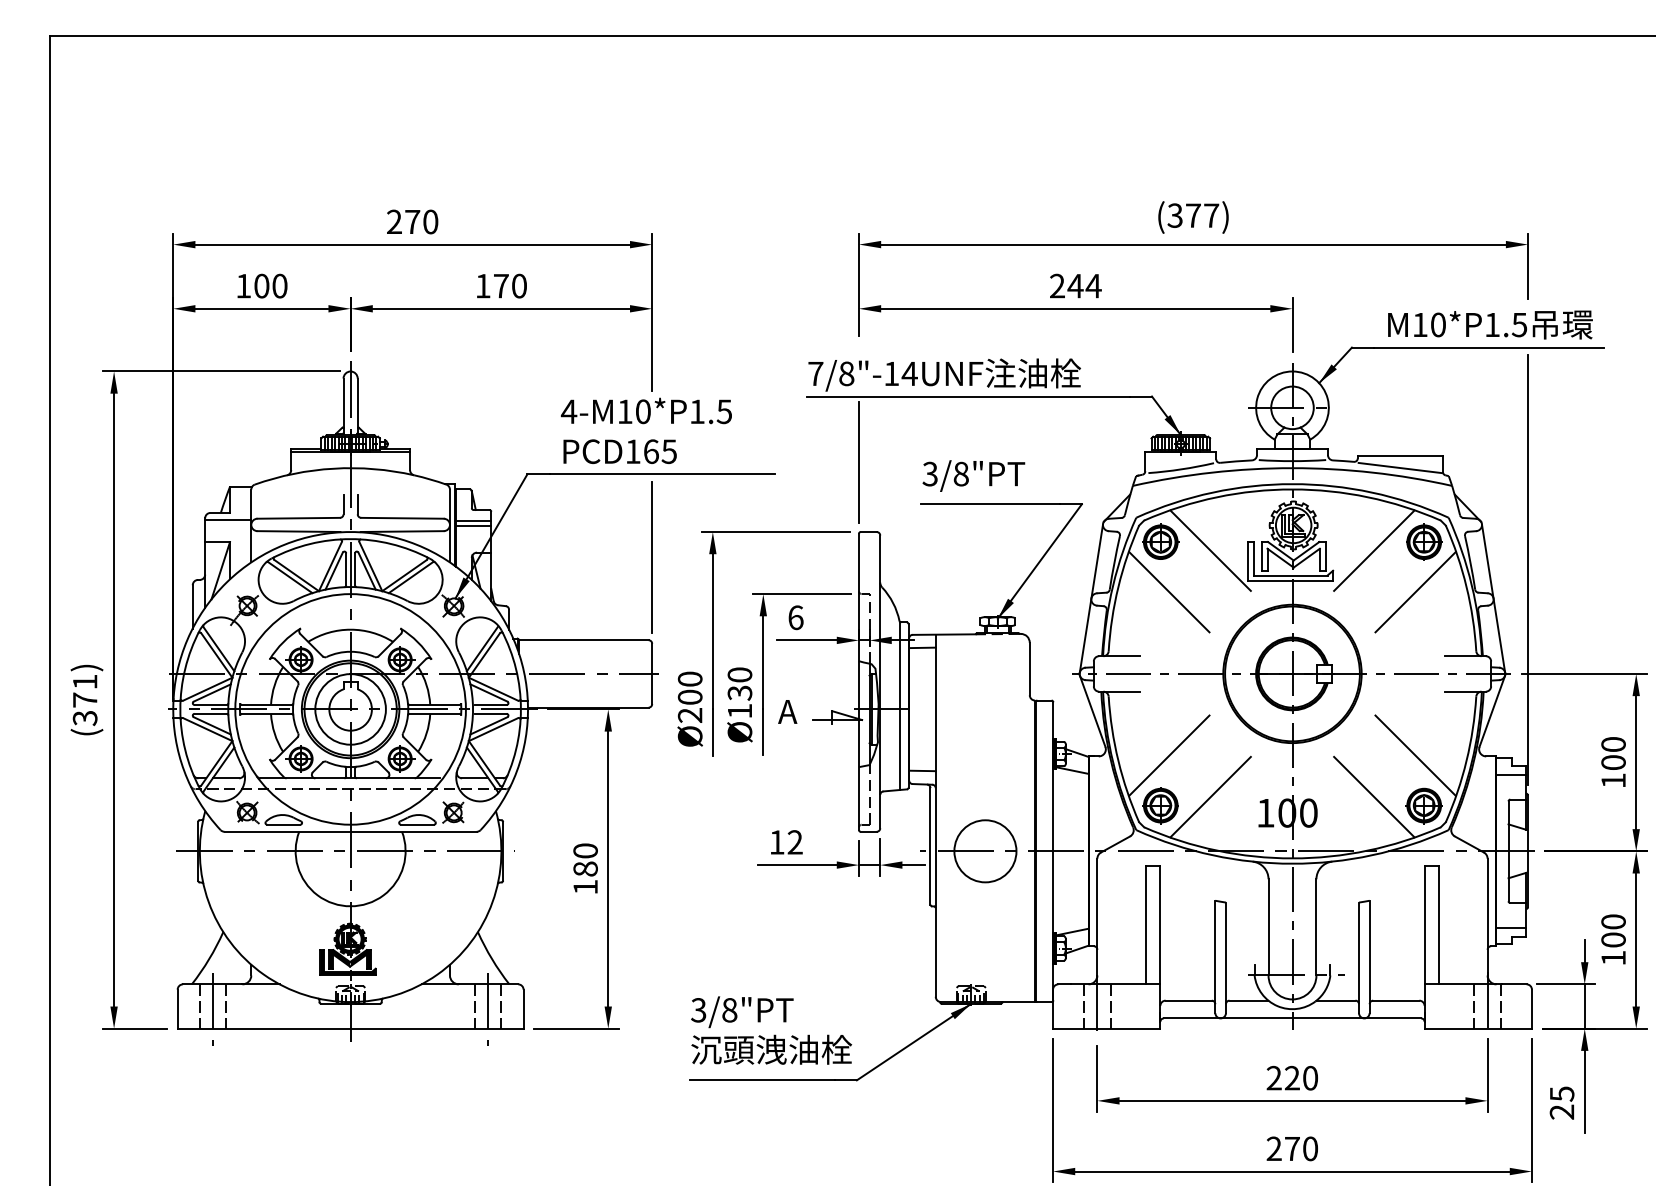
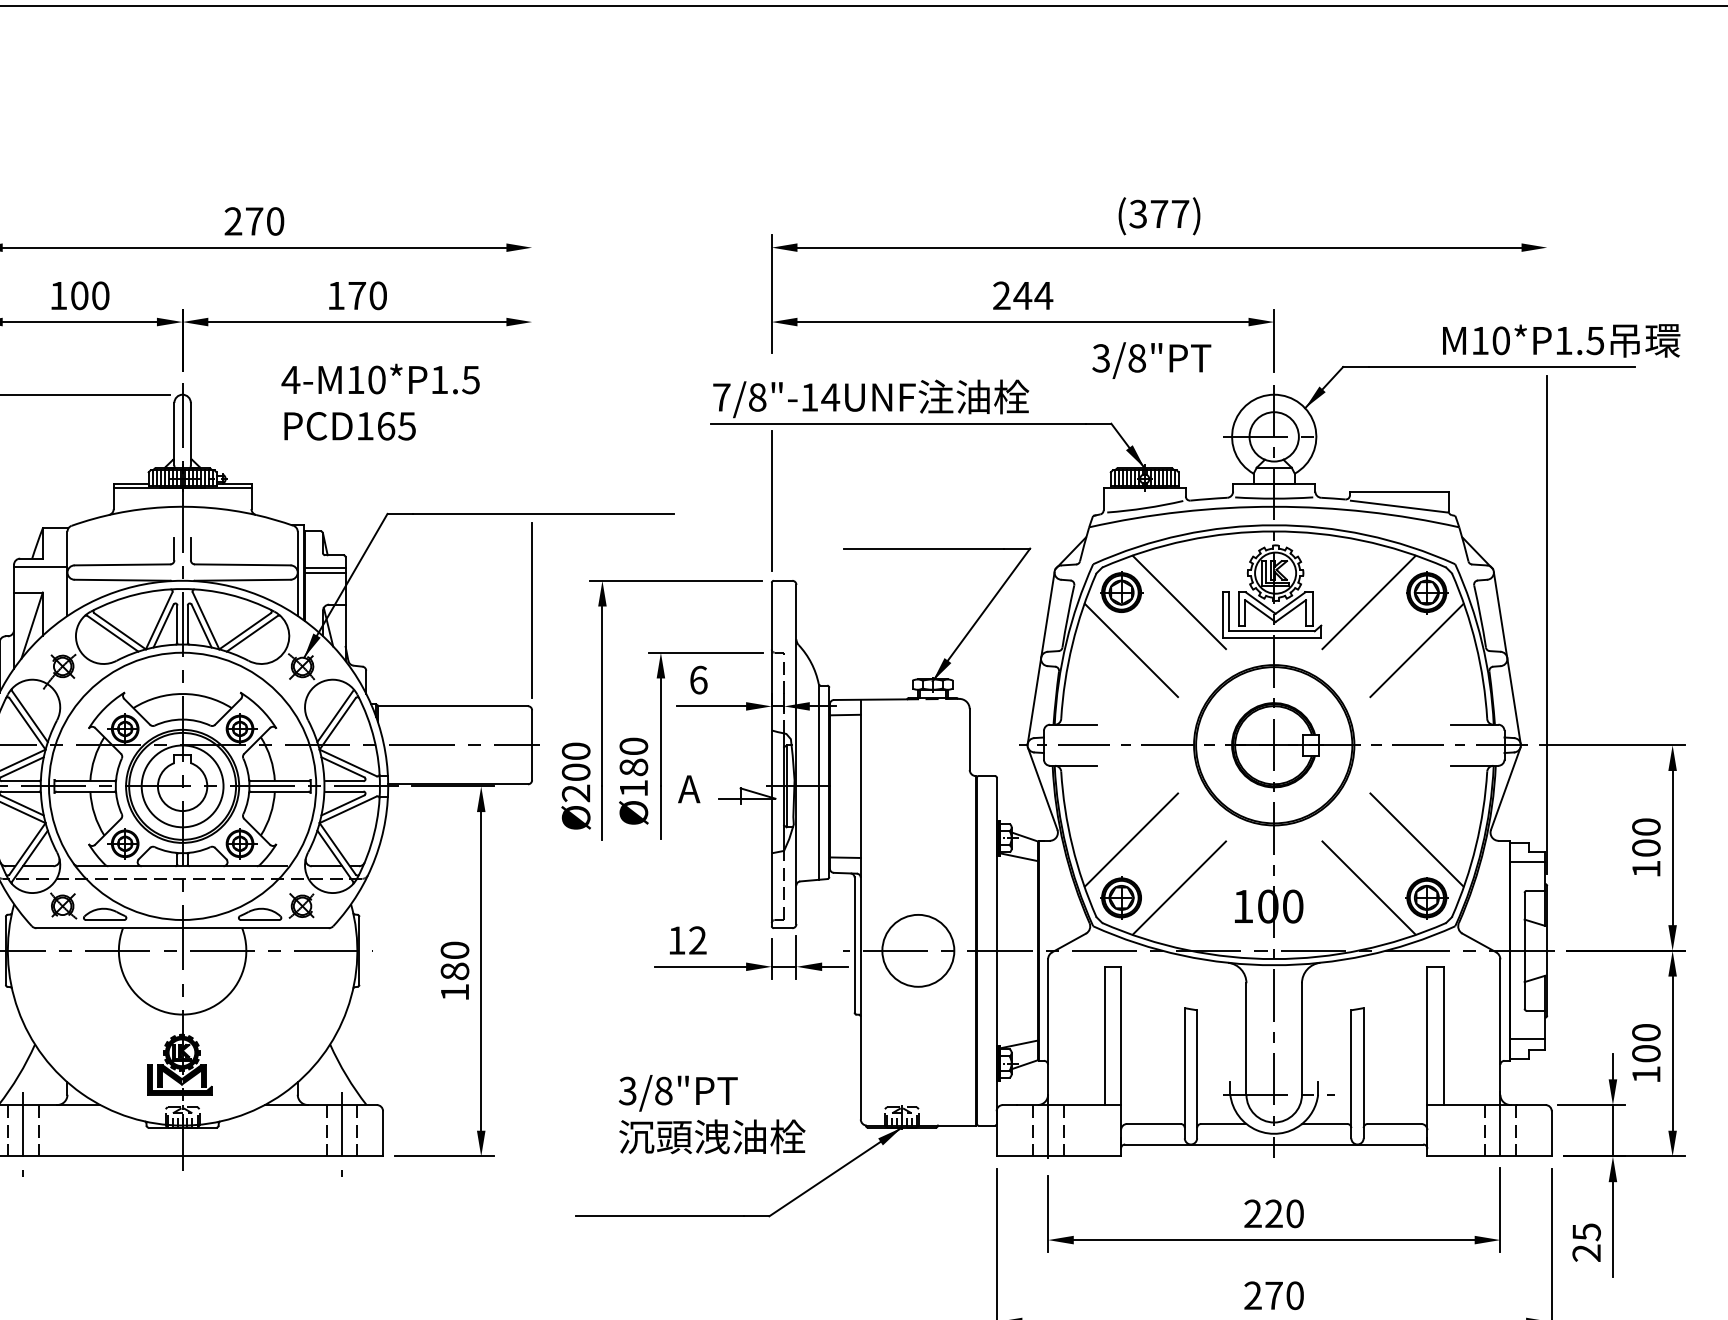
line: (1528, 265) -> (1547, 271), removed
line: (652, 312) -> (532, 326), removed
text: (1490, 324) -> (1561, 340), moved
text: (646, 430) -> (380, 401), moved
text: (973, 475) -> (1151, 359), moved
text: (739, 692) -> (633, 766), Ø130 -> Ø180
text: (771, 1030) -> (712, 1114), moved

